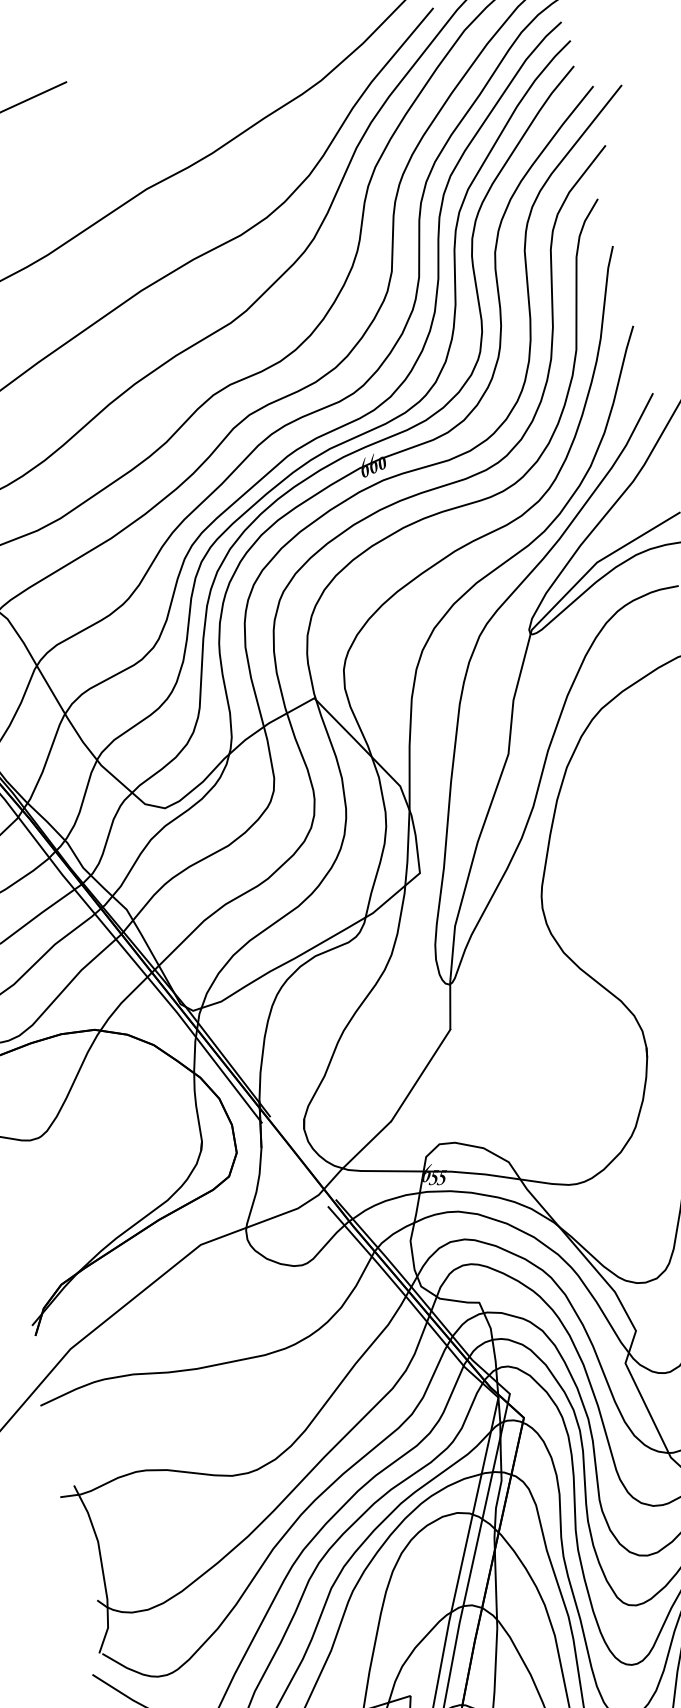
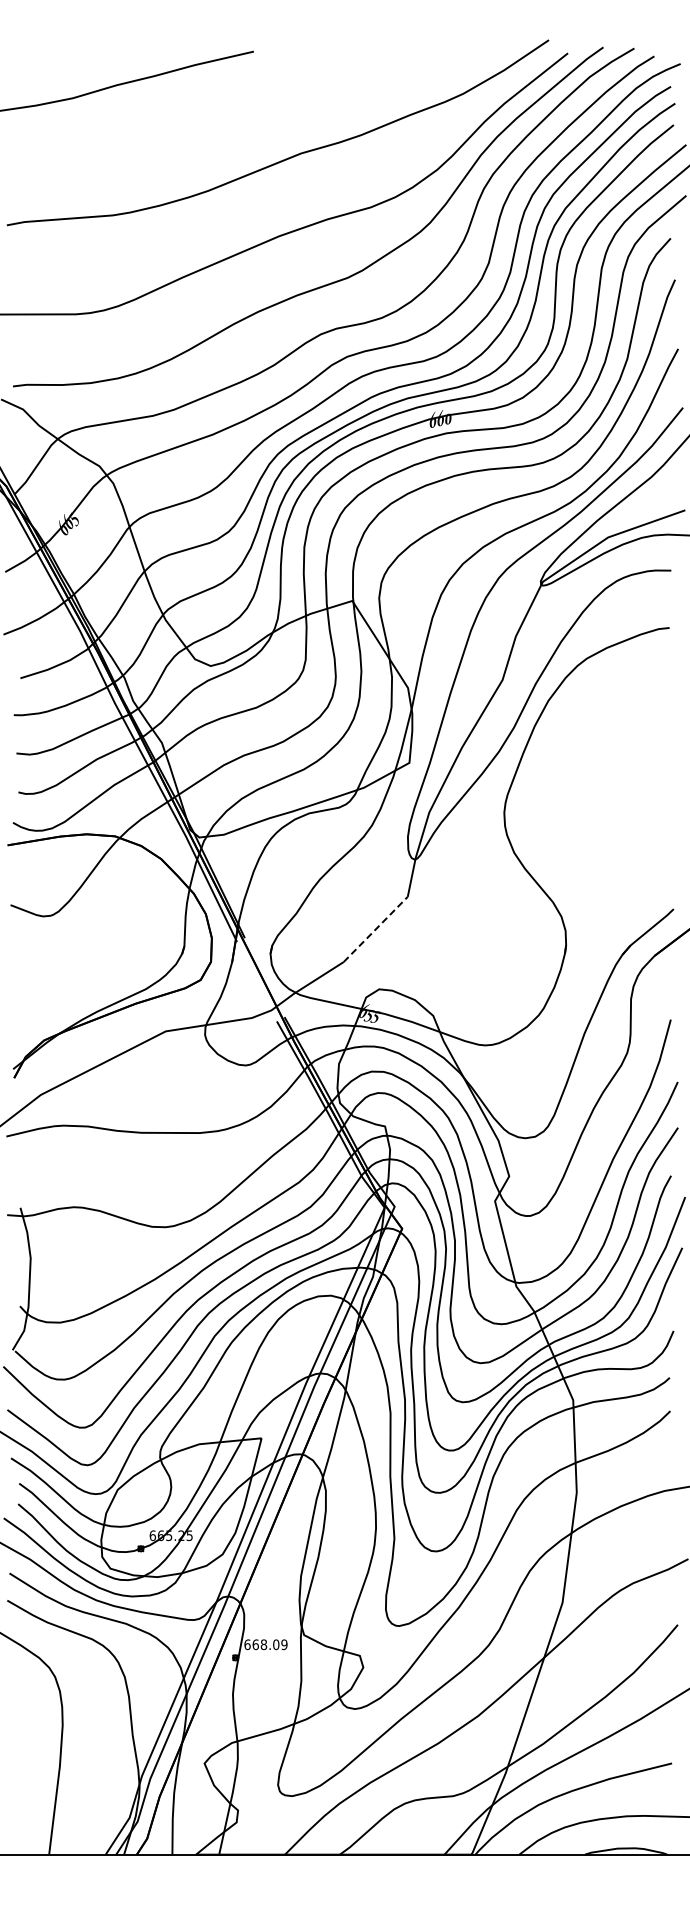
line: (420, 1075) -> (375, 929), solid -> dashed

